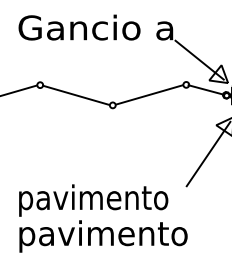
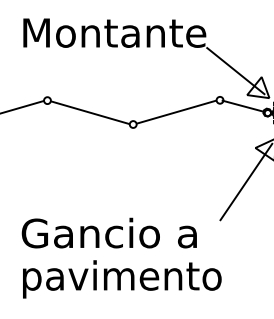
text: (96, 27) -> (113, 32), Gancio a -> Montante
text: (93, 200) -> (110, 236), pavimento -> Gancio a

